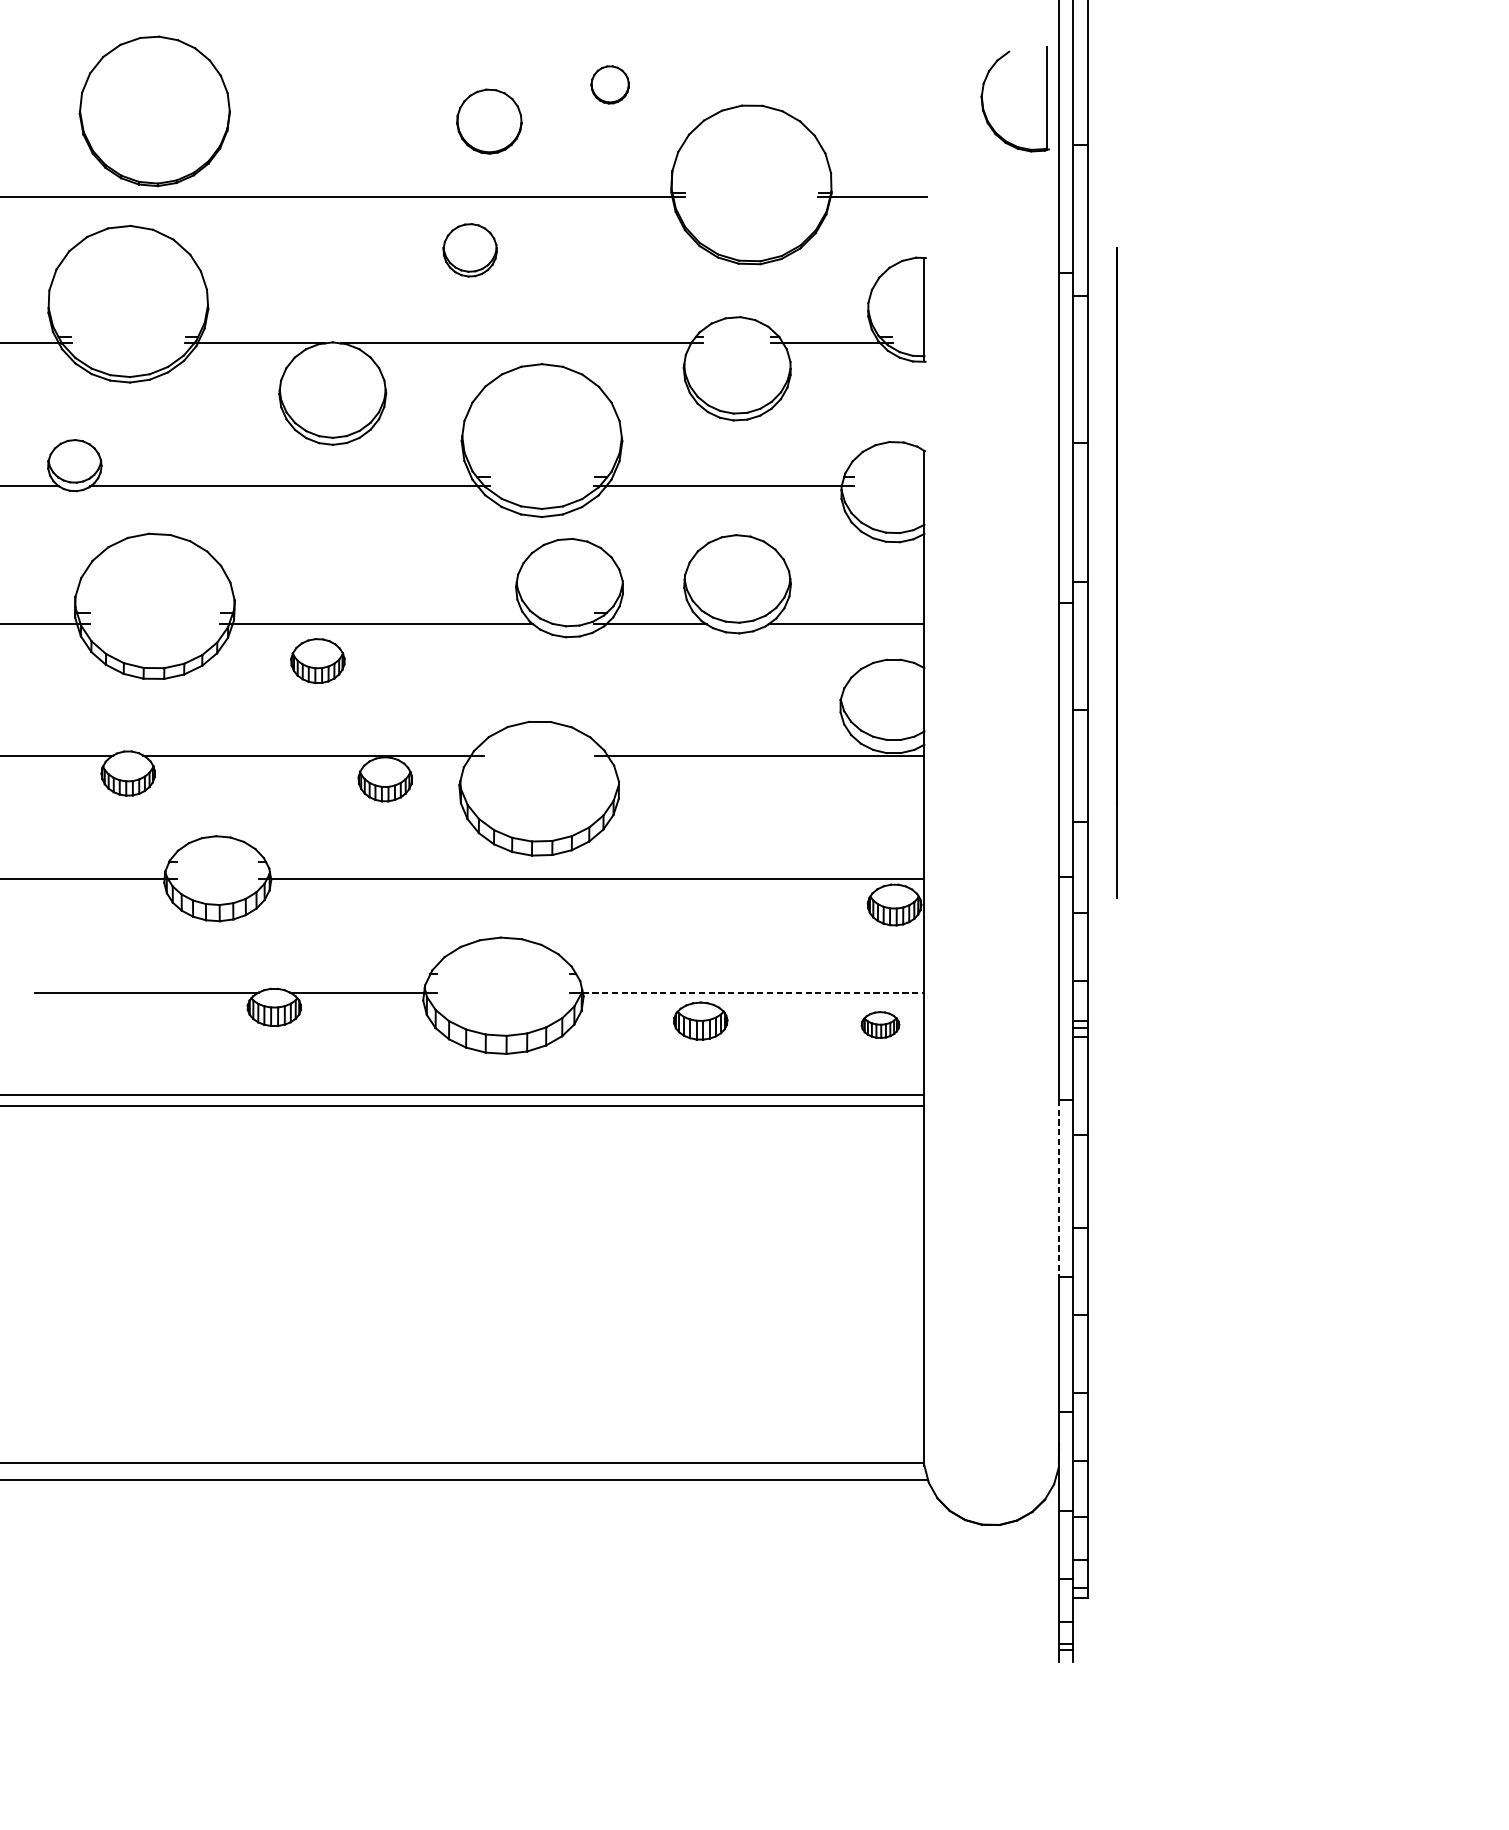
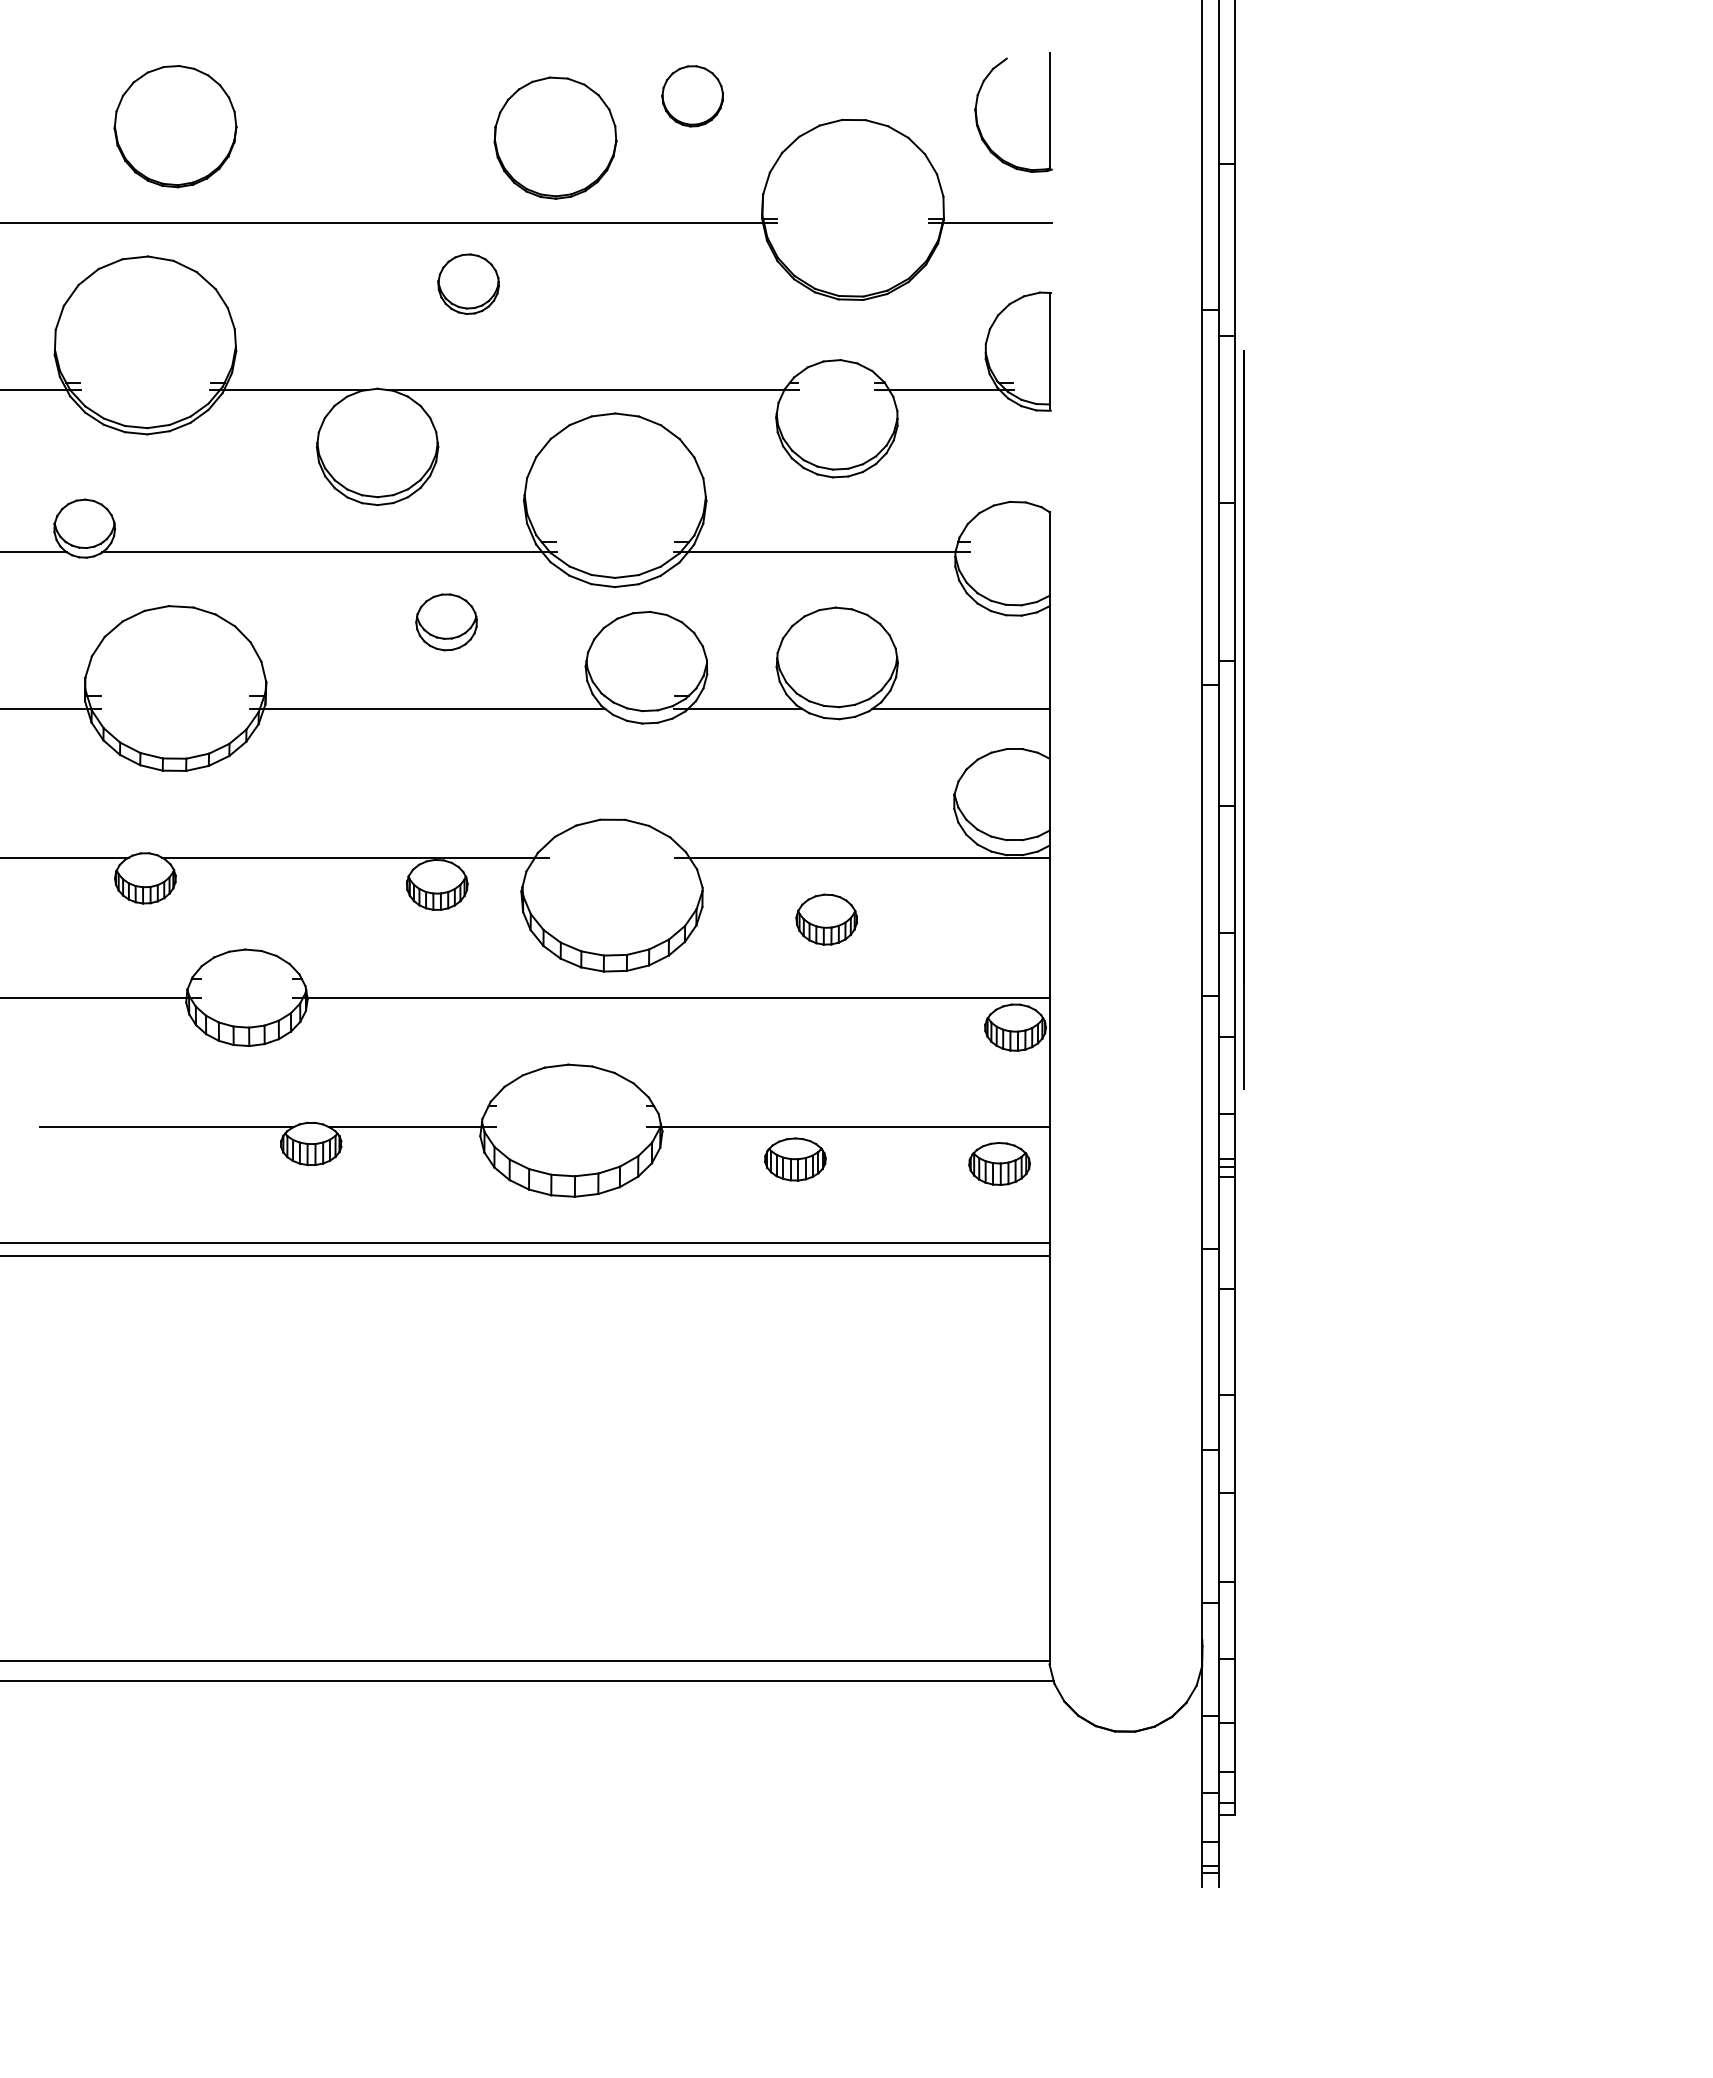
part: (610, 85) -> (692, 96), size x1.43
part: (1046, 99) -> (1049, 112), moved
part: (154, 111) -> (175, 126), size x0.71
part: (489, 121) -> (555, 137), size x1.67
part: (470, 249) -> (468, 283), moved
part: (393, 548) -> (446, 622), added
line: (1116, 572) -> (1243, 719), moved
part: (317, 660) -> (826, 919), moved
line: (754, 992) -> (856, 1127), dashed -> solid
part: (880, 1024) -> (999, 1163), size x1.43
line: (1059, 1188) -> (1202, 1349), dashed -> solid

